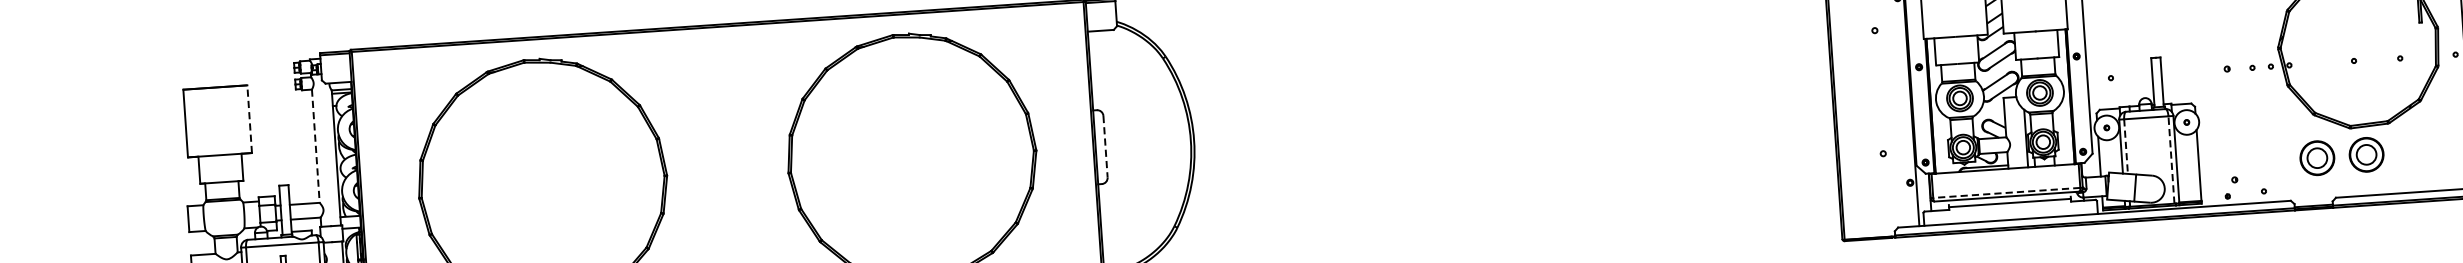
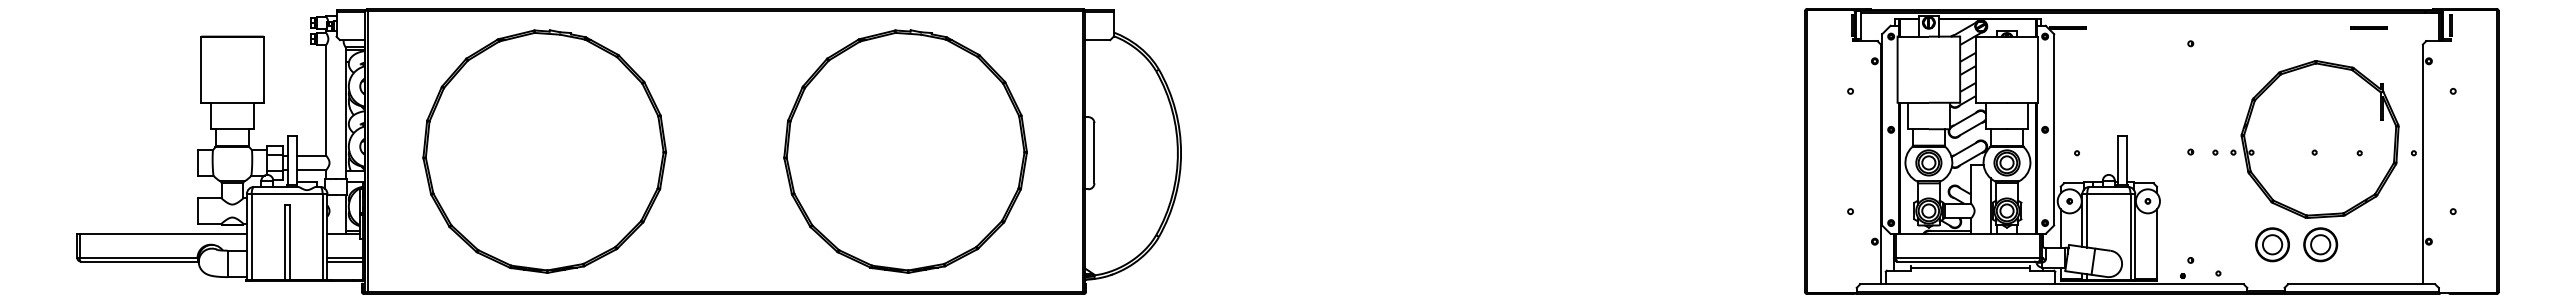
line: (249, 118) -> (263, 69), dashed -> solid
line: (316, 146) -> (326, 100), dashed -> solid
line: (1105, 146) -> (1094, 153), dashed -> solid
line: (2126, 146) -> (2087, 220), dashed -> solid
line: (2171, 159) -> (2130, 236), dashed -> solid
line: (2007, 192) -> (1968, 257), dashed -> solid

